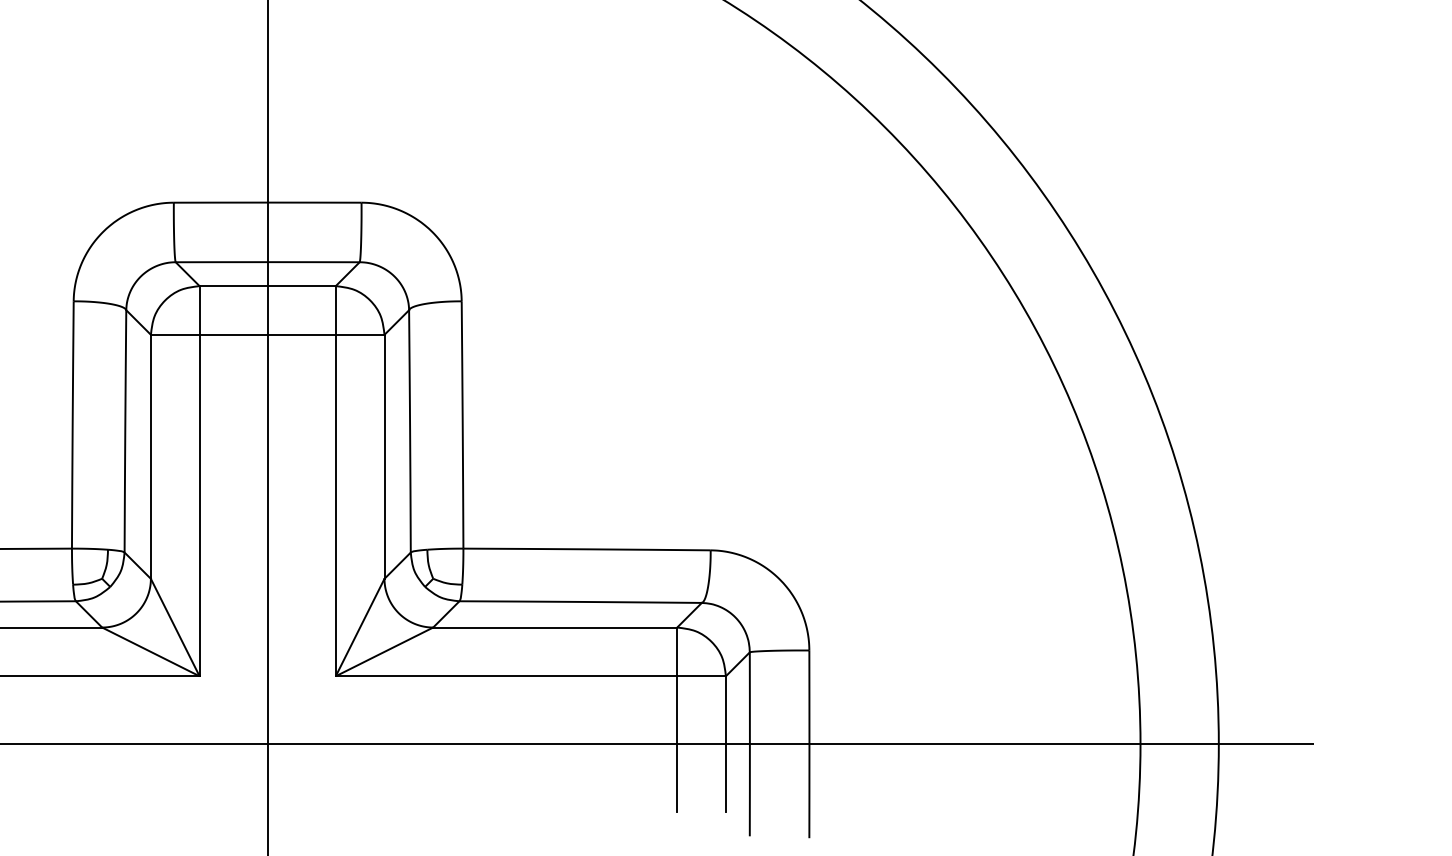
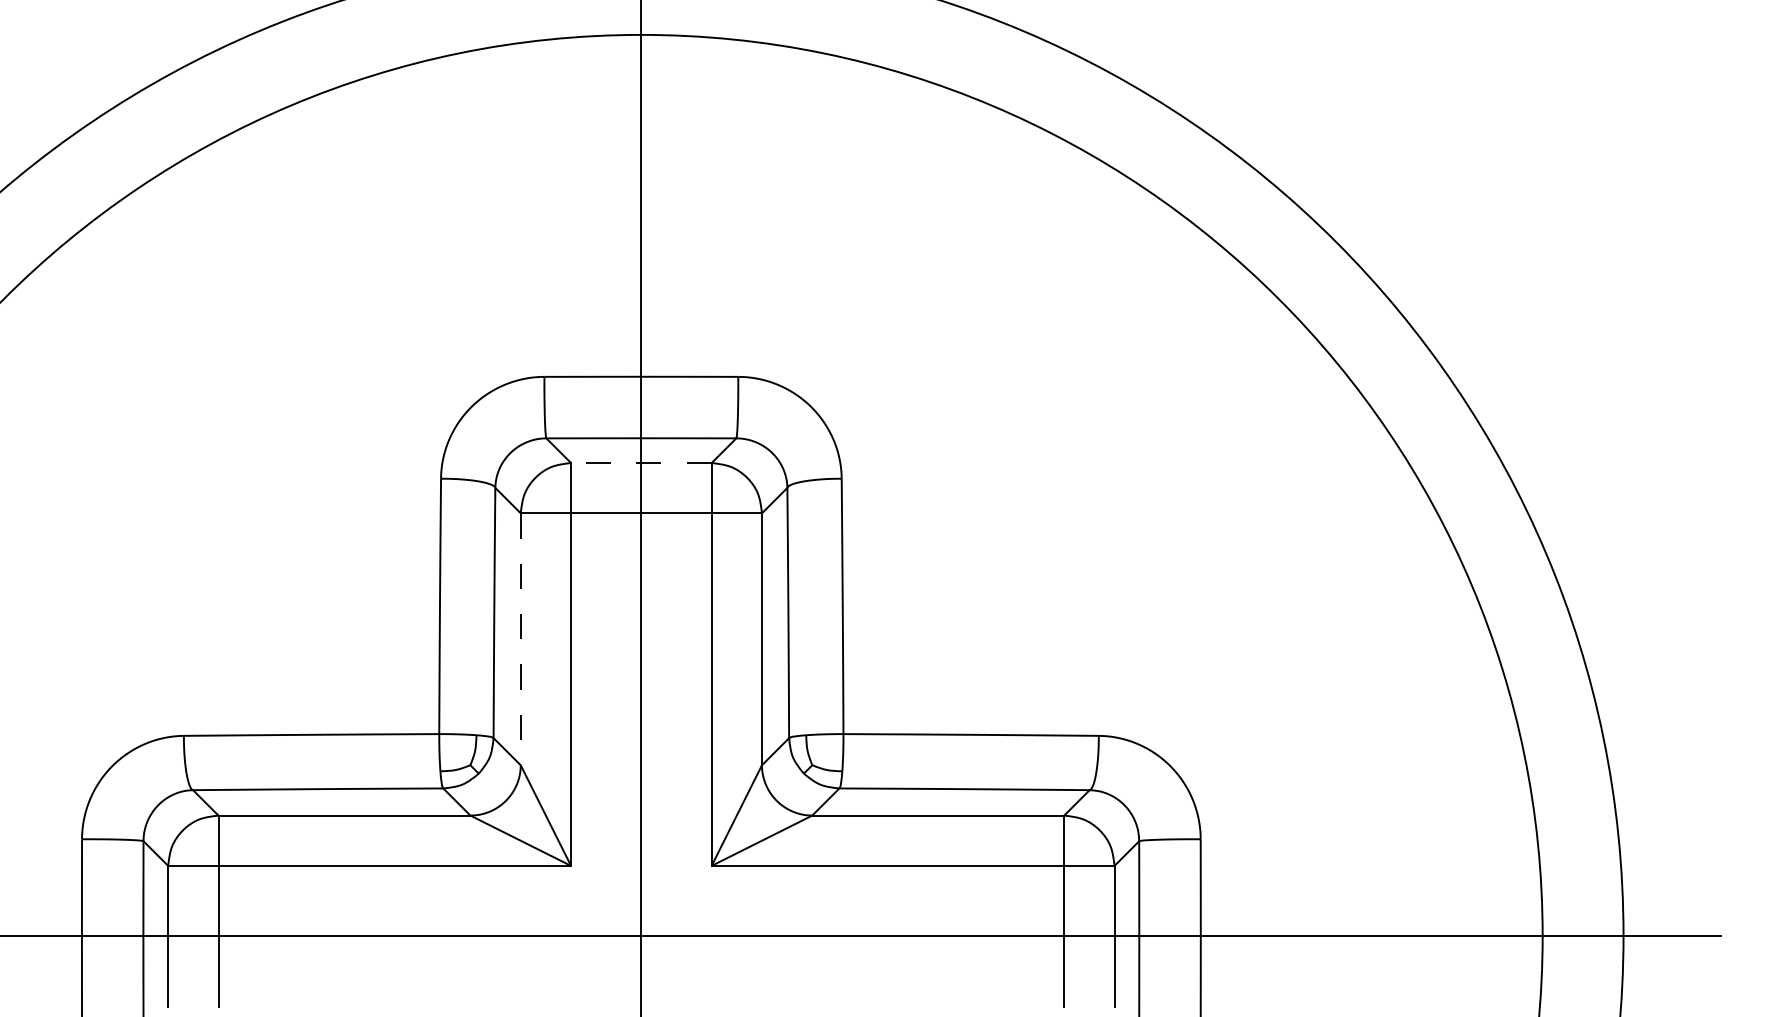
line: (266, 286) -> (640, 463), solid -> dashed
line: (150, 457) -> (520, 639), solid -> dashed

